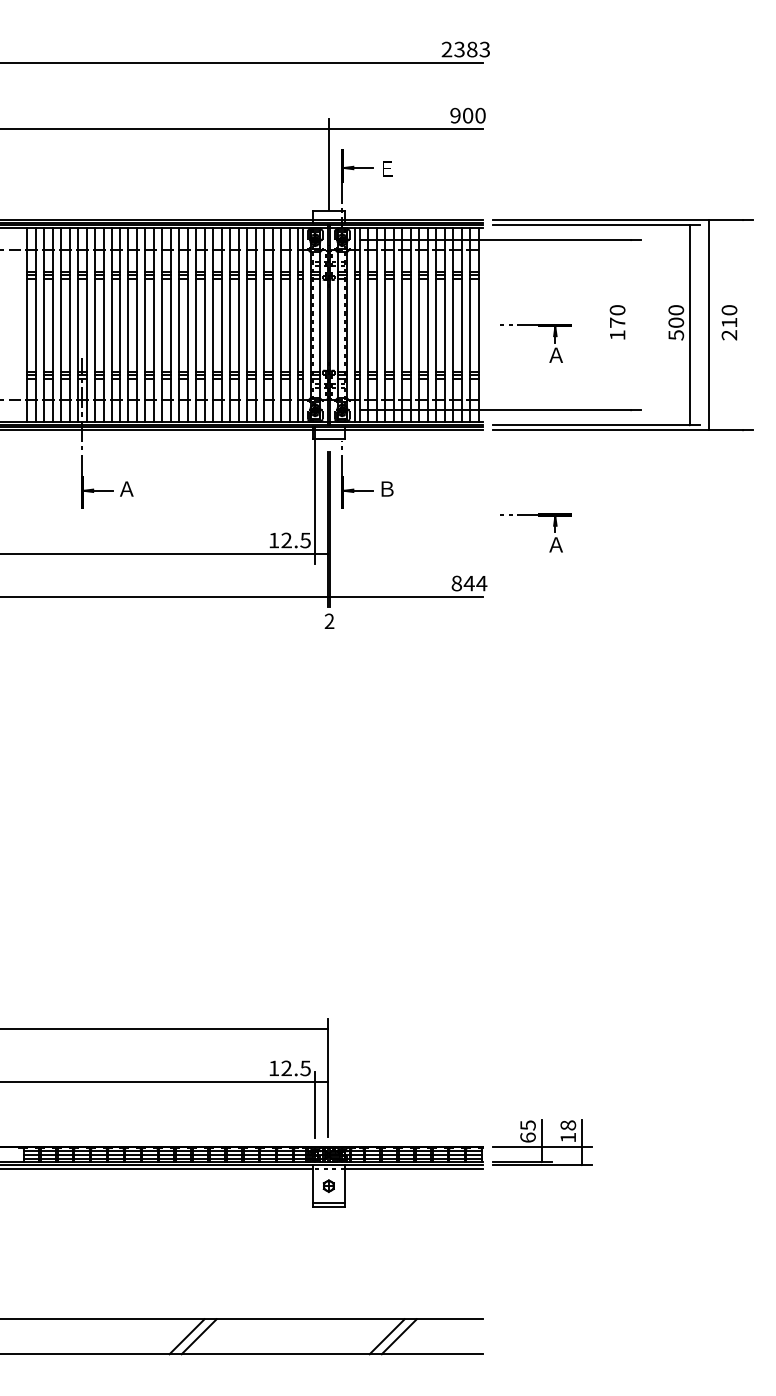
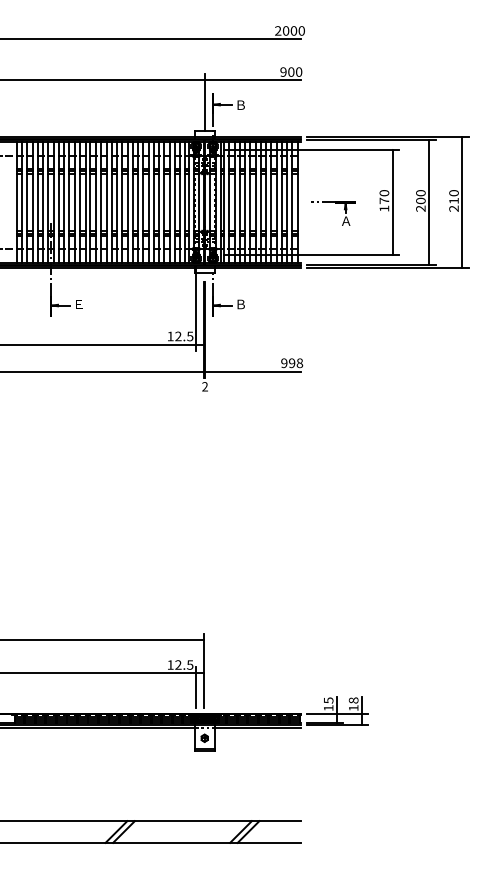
text: (471, 48) -> (293, 30), 2383 -> 2000
text: (386, 167) -> (240, 104), Ｅ -> Ｂ
line: (630, 325) -> (392, 202), added
line: (709, 325) -> (462, 202), moved
text: (675, 334) -> (420, 208), 500 -> 200
text: (126, 489) -> (78, 304), Ａ -> Ｅ
part: (539, 516) -> (335, 321), removed
text: (469, 583) -> (292, 363), 844 -> 998
text: (527, 1138) -> (328, 708), 65 -> 15

